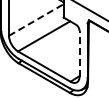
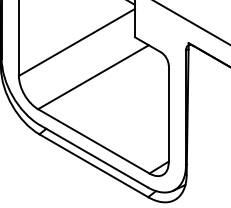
line: (36, 20) -> (77, 43), dashed -> solid
line: (79, 53) -> (168, 113), dashed -> solid

